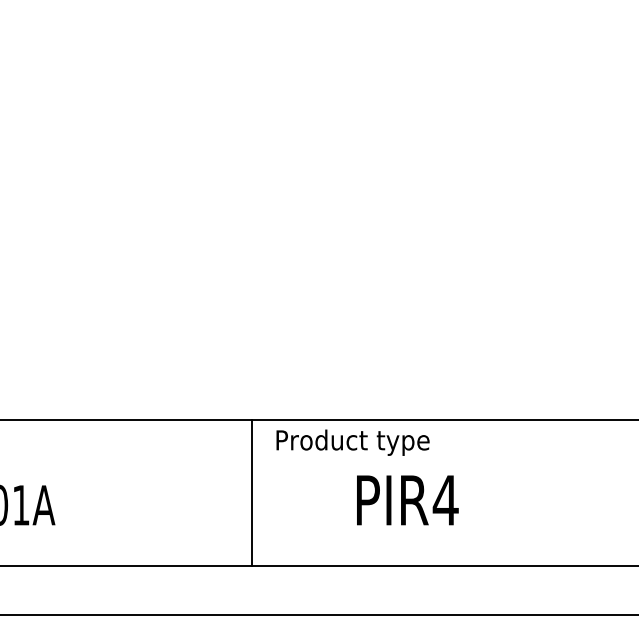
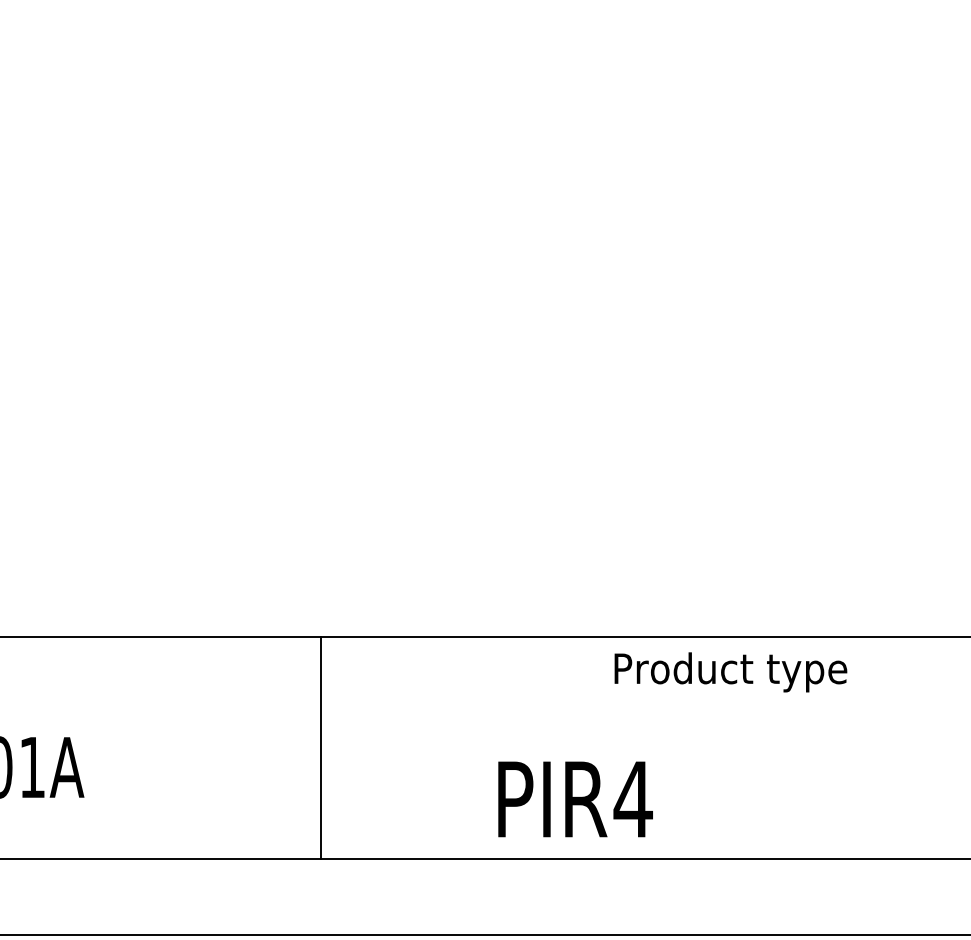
text: (352, 442) -> (730, 672), moved
line: (252, 492) -> (321, 747), moved
text: (407, 500) -> (575, 799), moved

